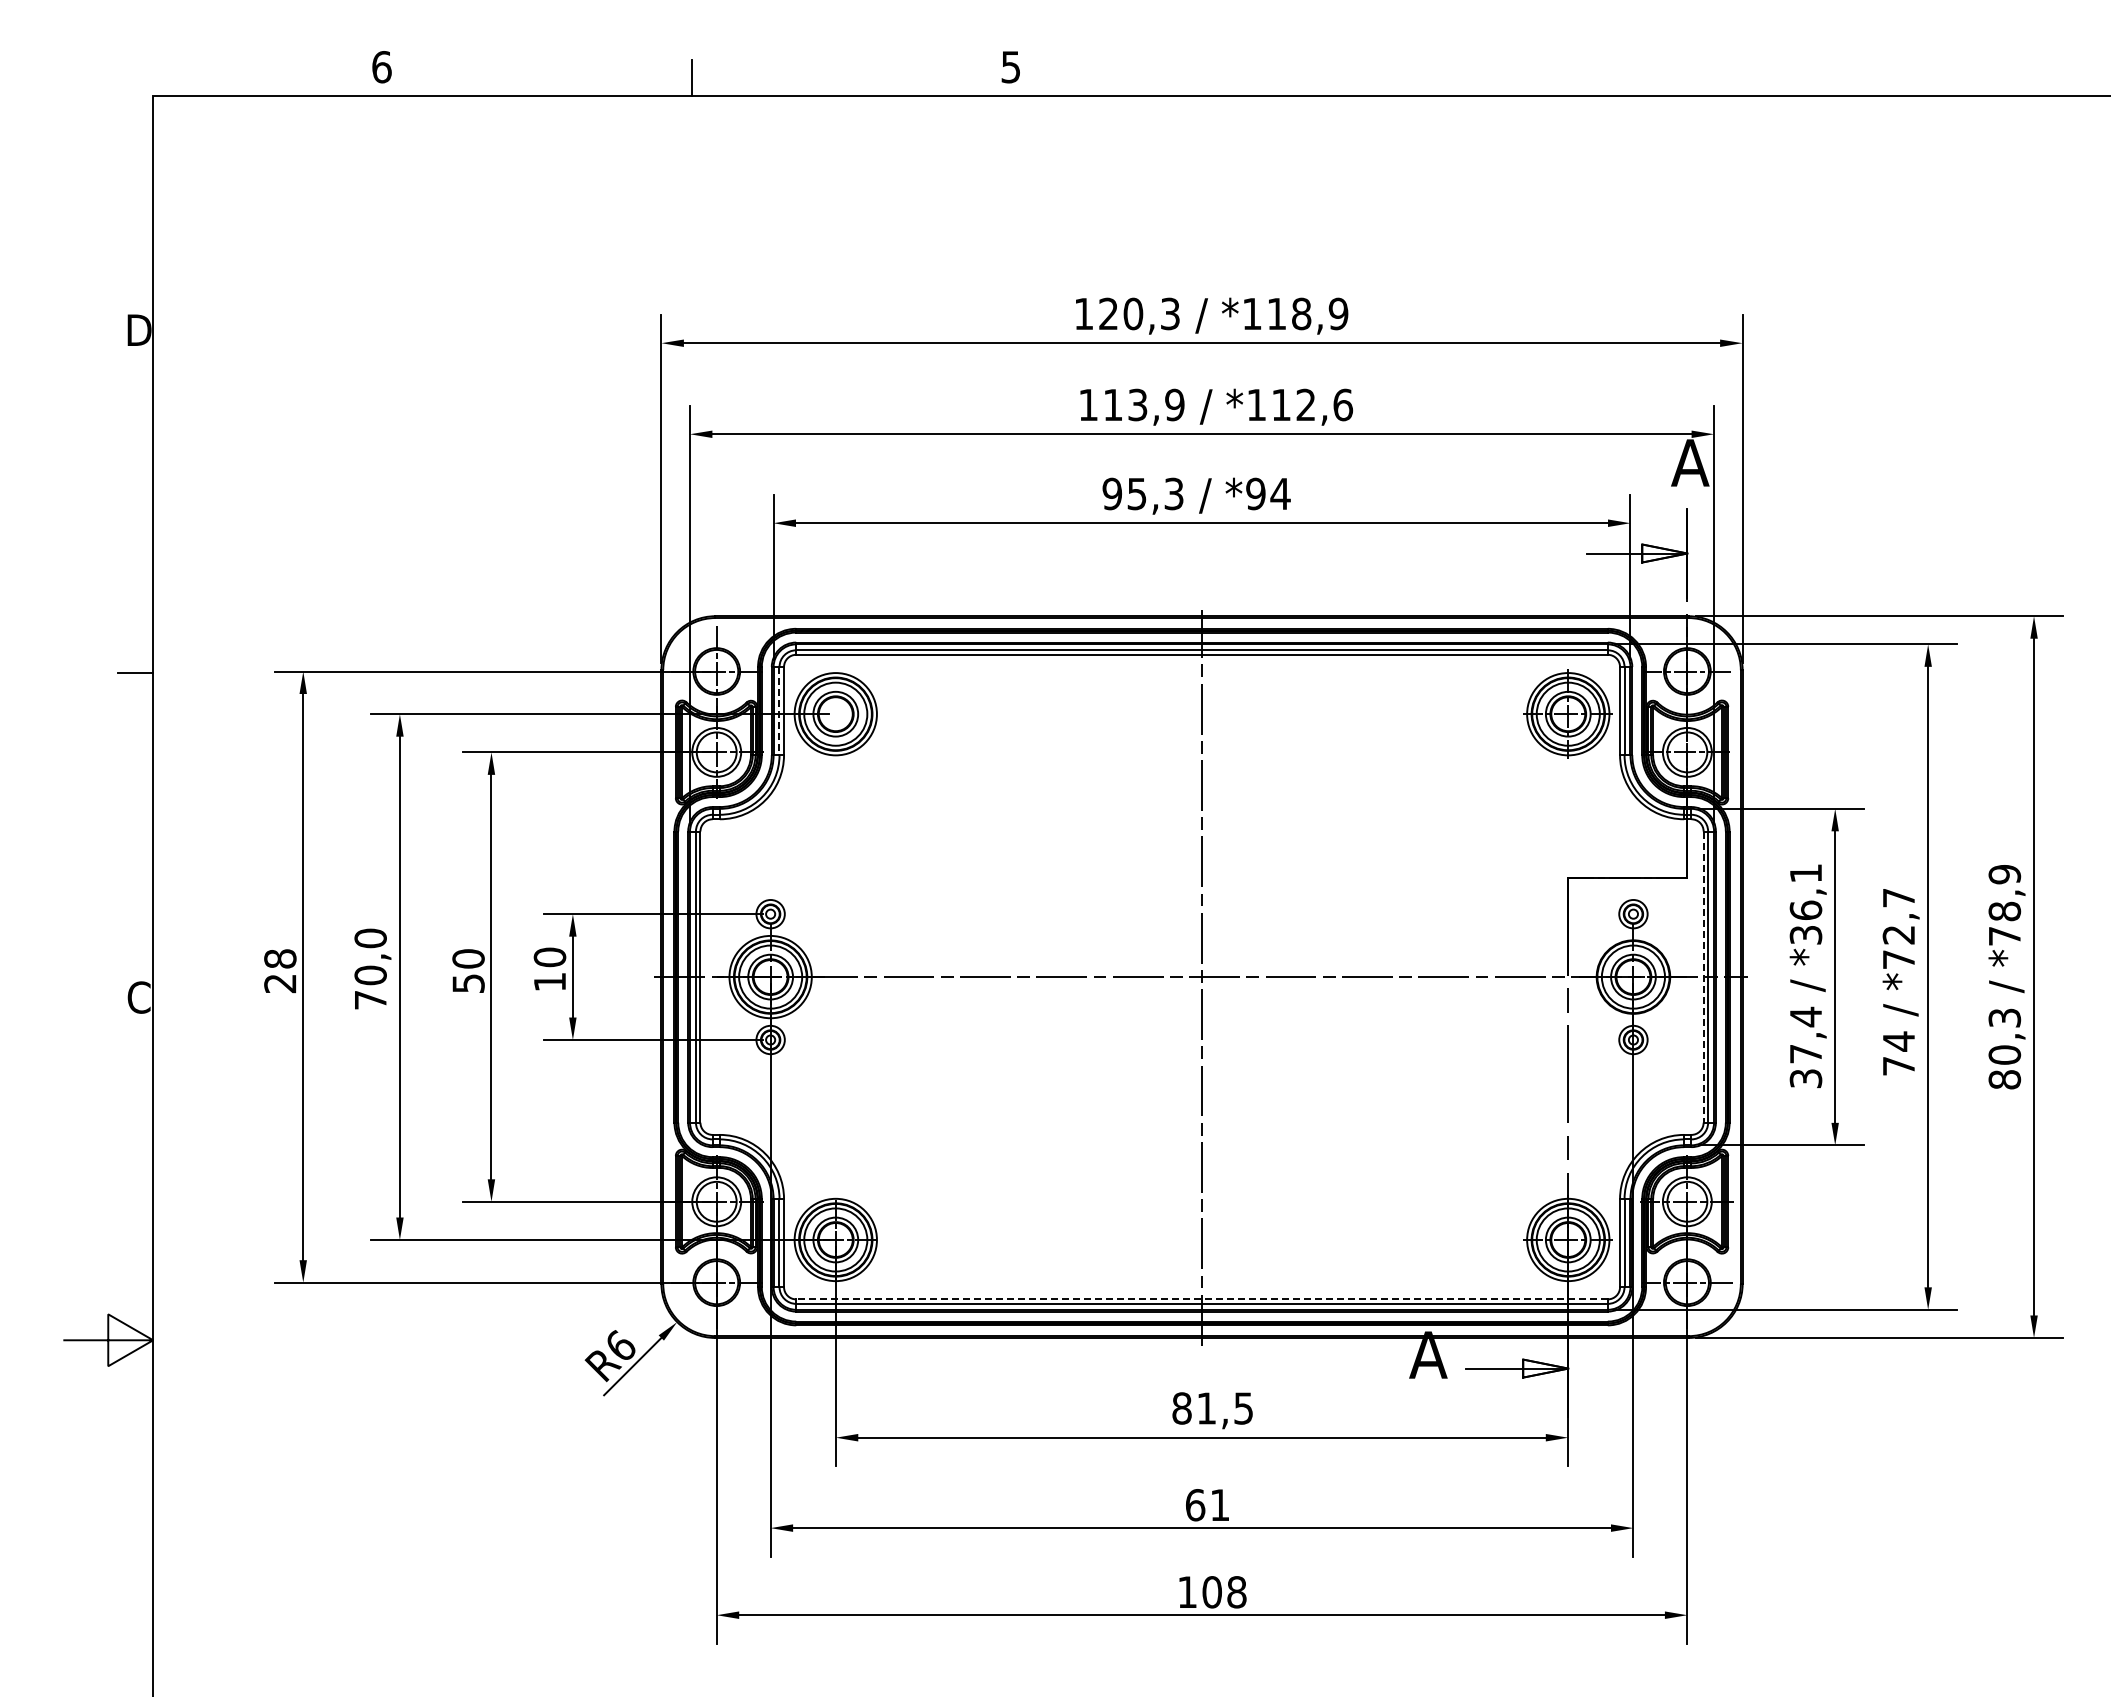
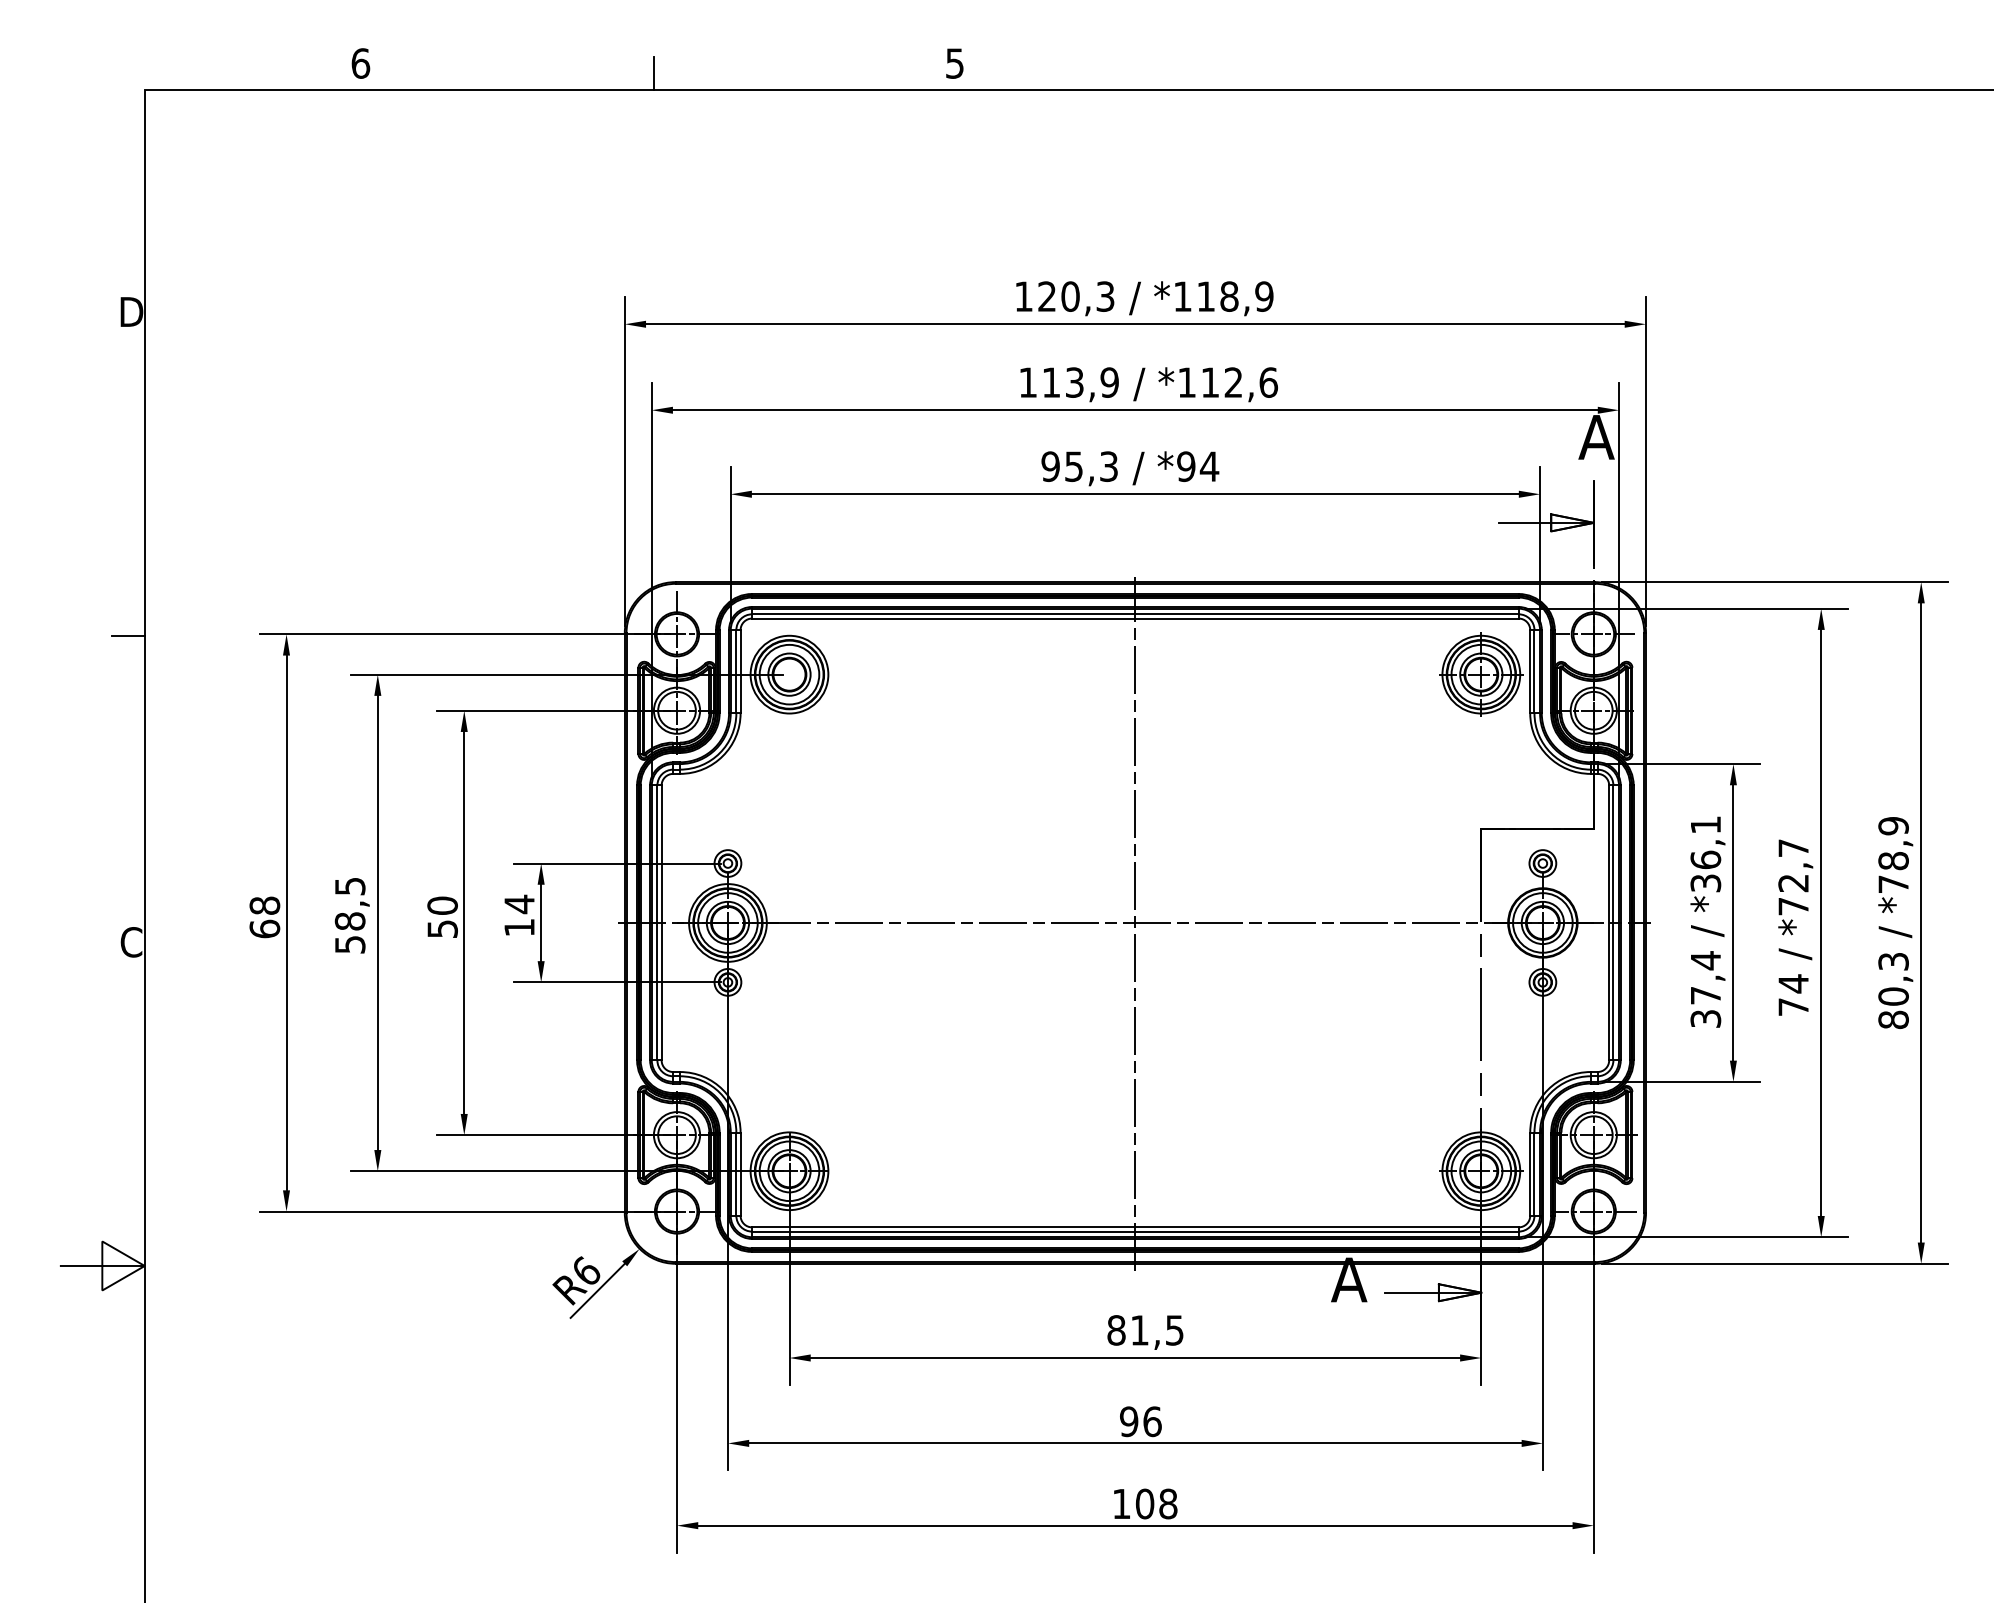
line: (779, 711) -> (736, 672), dashed -> solid
text: (549, 957) -> (519, 904), 10 -> 14
text: (370, 968) -> (350, 914), 70,0 -> 58,5
line: (1703, 977) -> (1609, 923), dashed -> solid
text: (280, 983) -> (265, 929), 28 -> 68
line: (1202, 1299) -> (1135, 1227), dashed -> solid
text: (1207, 1505) -> (1140, 1422), 61 -> 96

